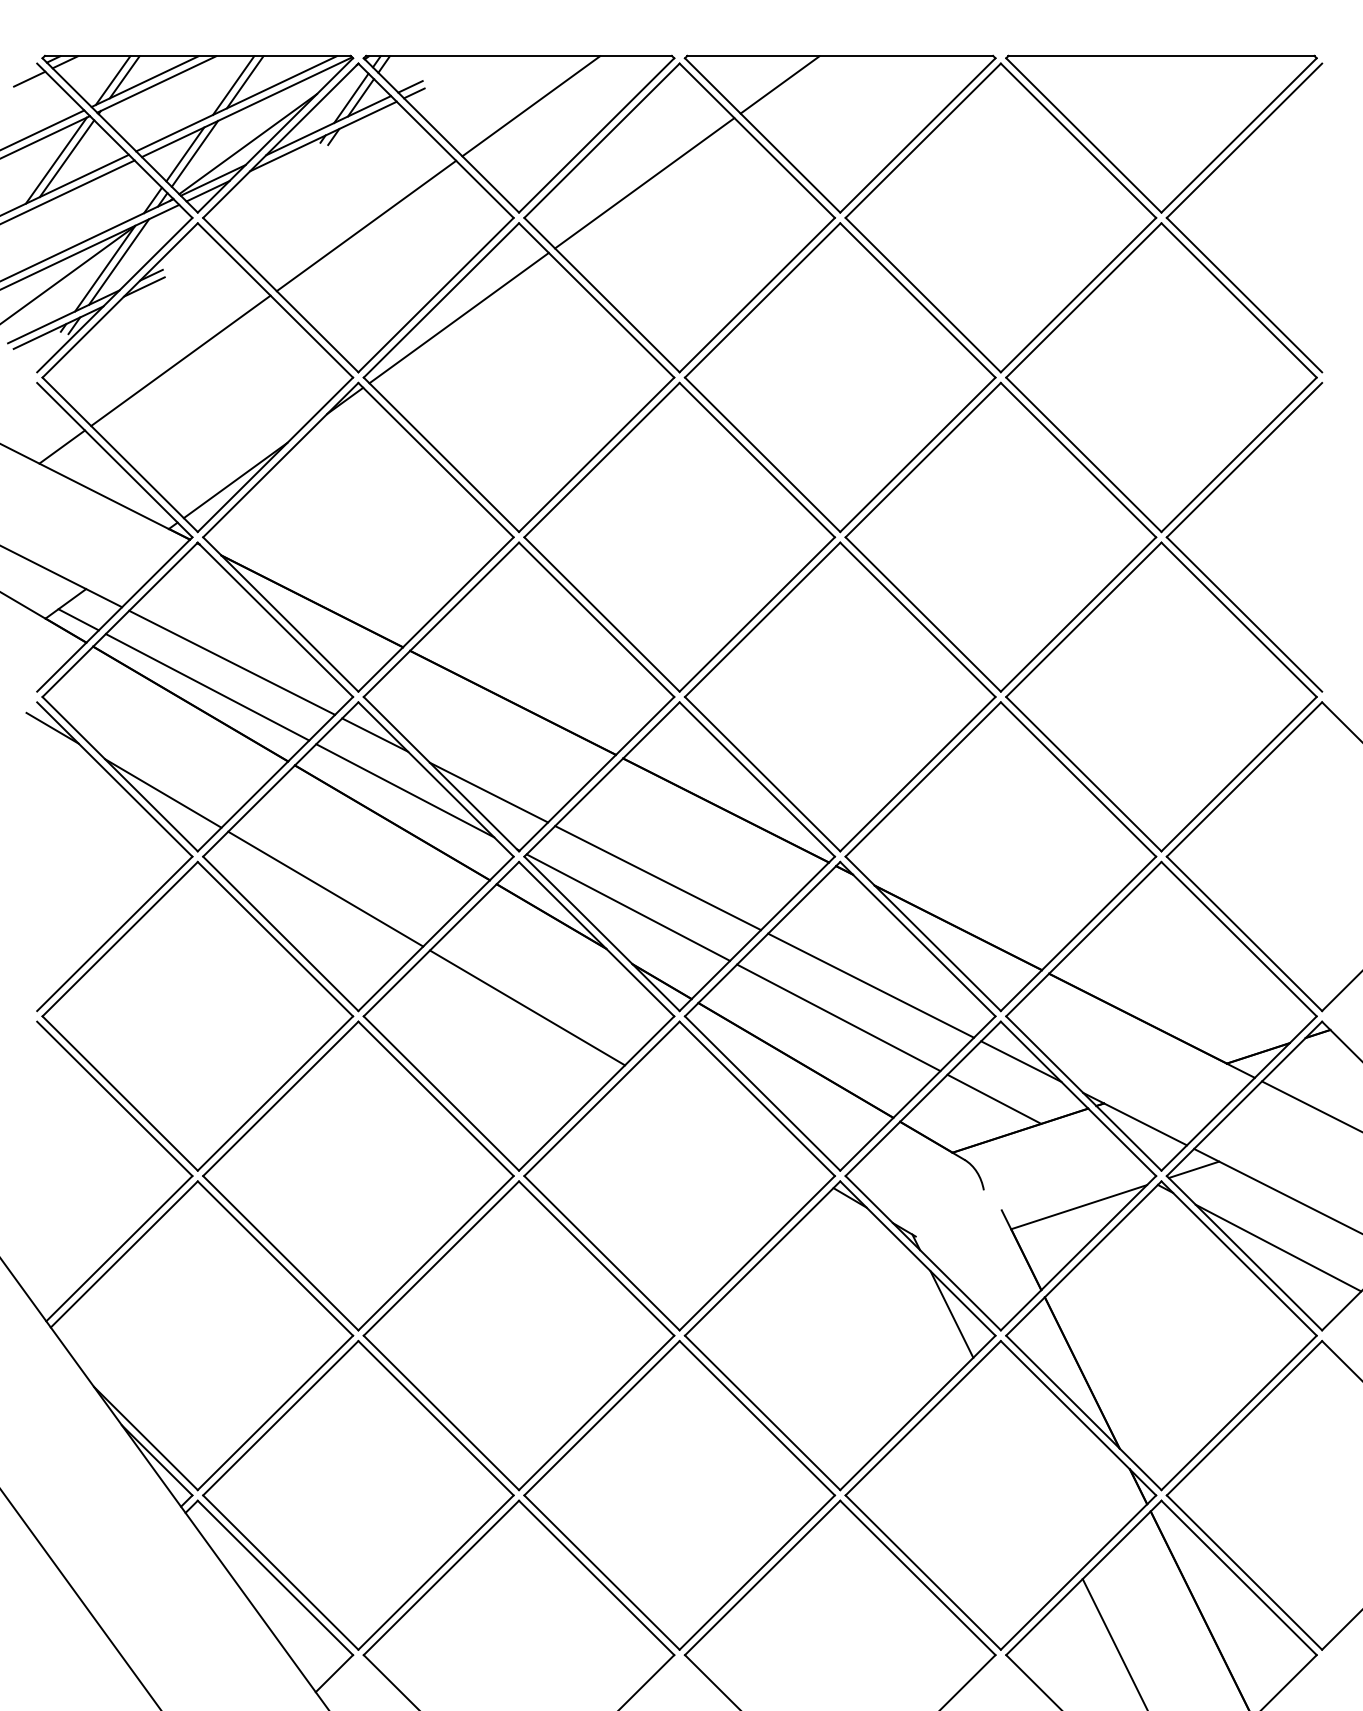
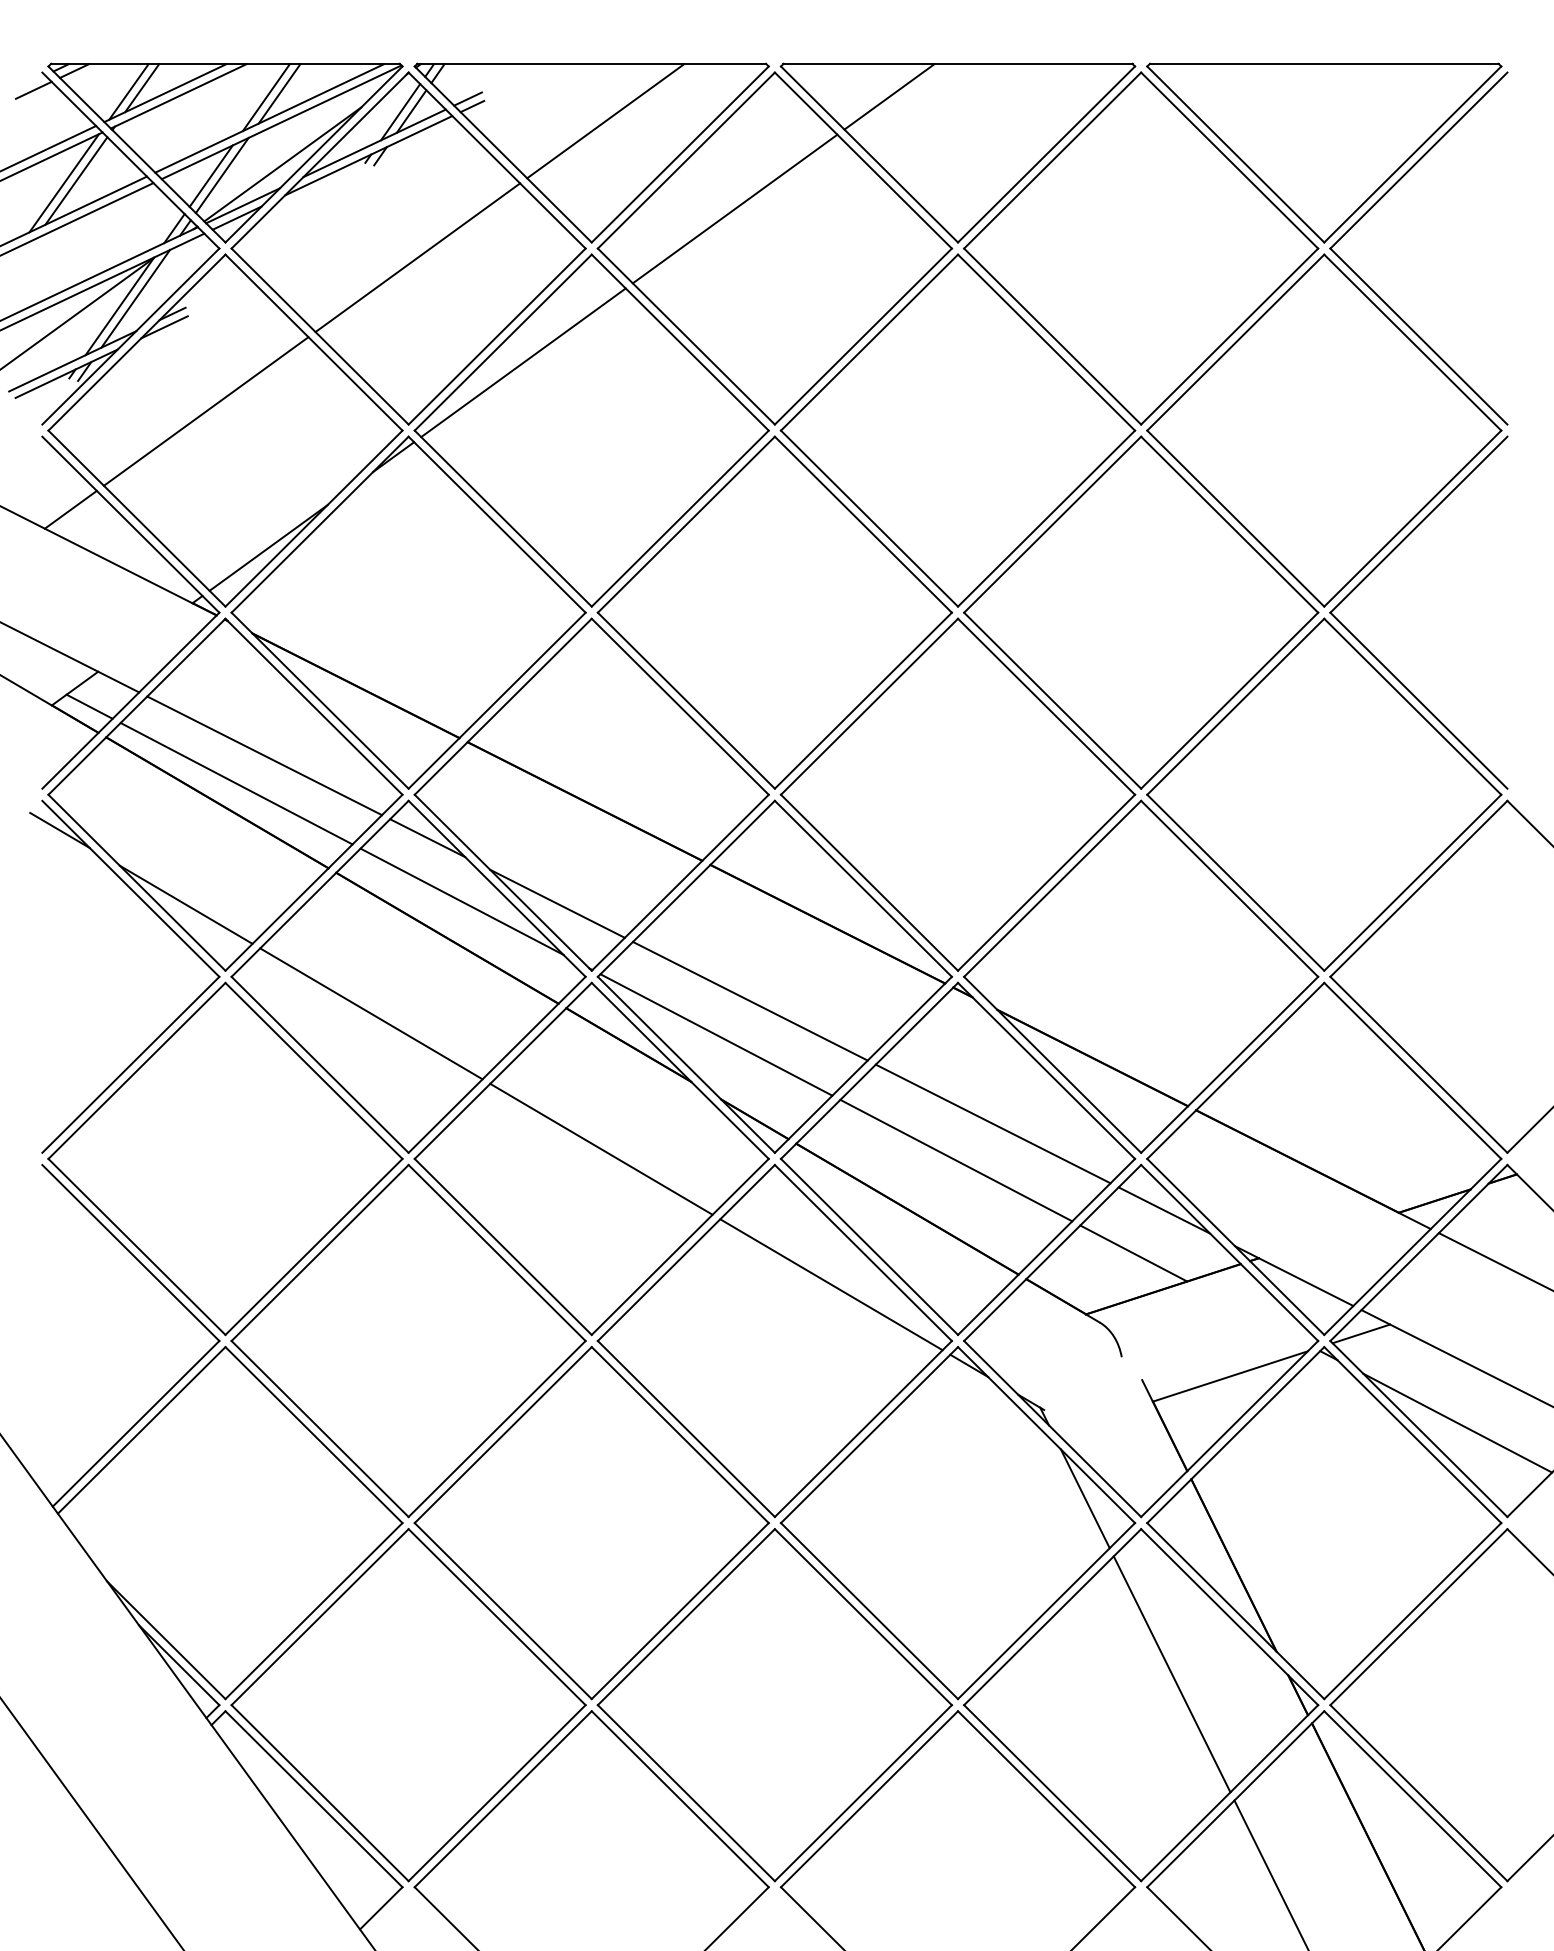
line: (728, 1126) -> (830, 1284), added
line: (1027, 1467) -> (1171, 1673), added

